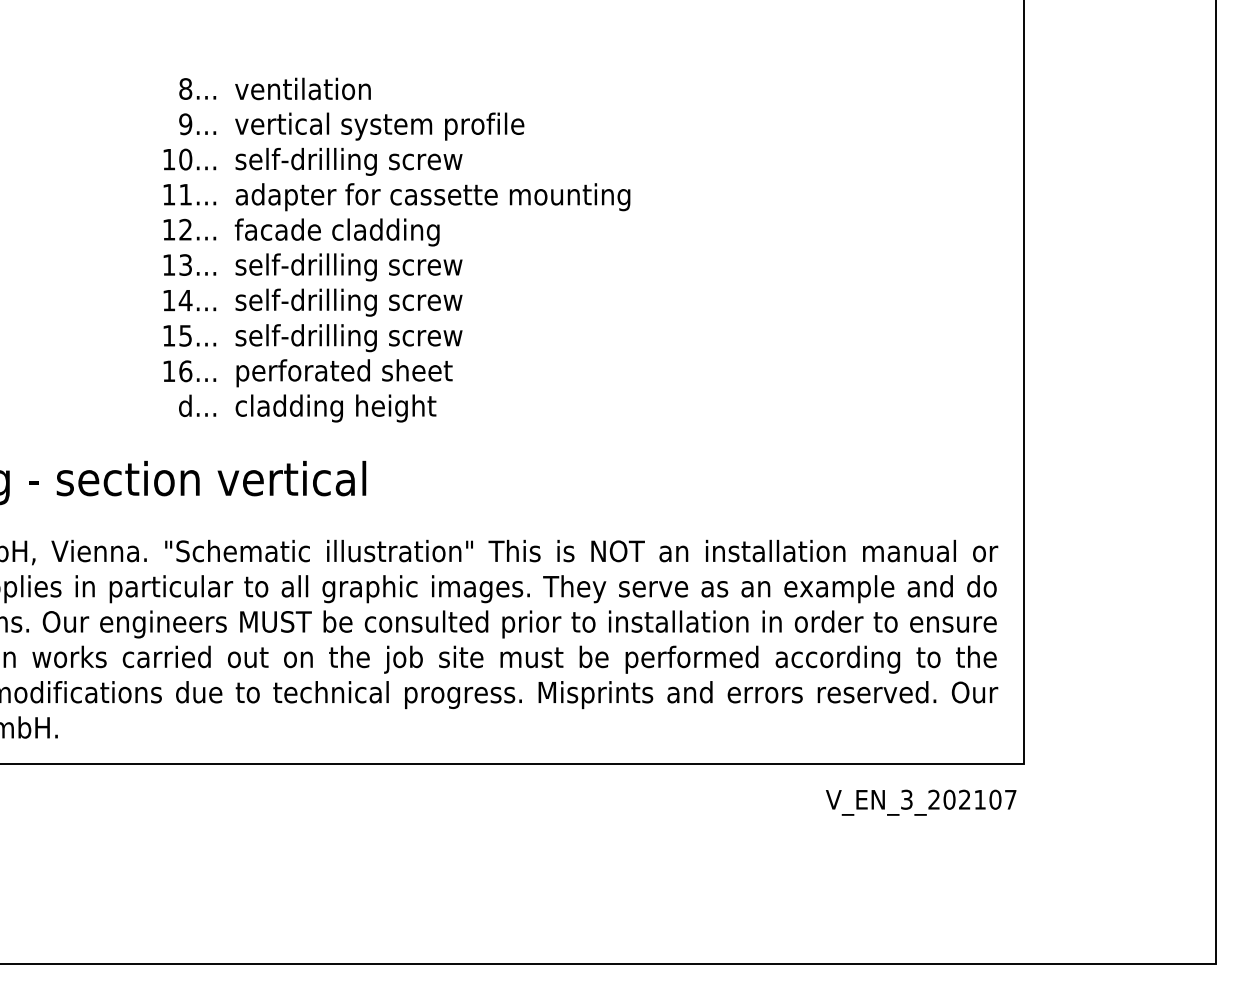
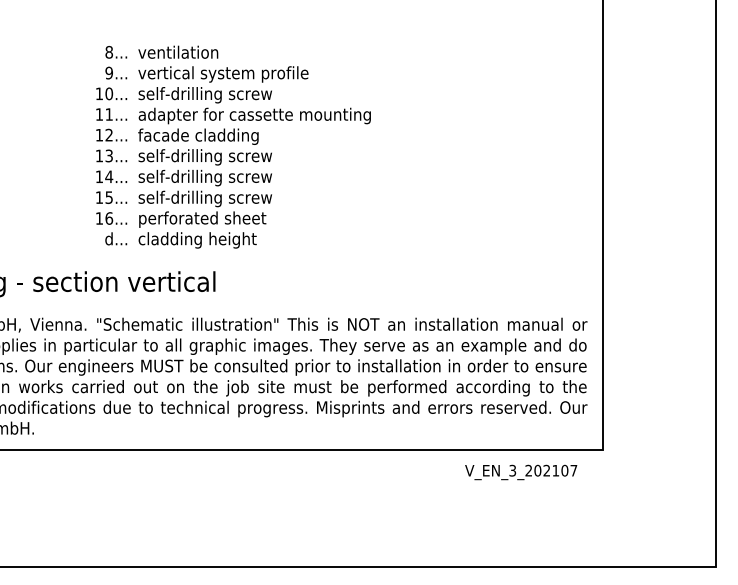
text: (921, 802) -> (521, 472), moved

